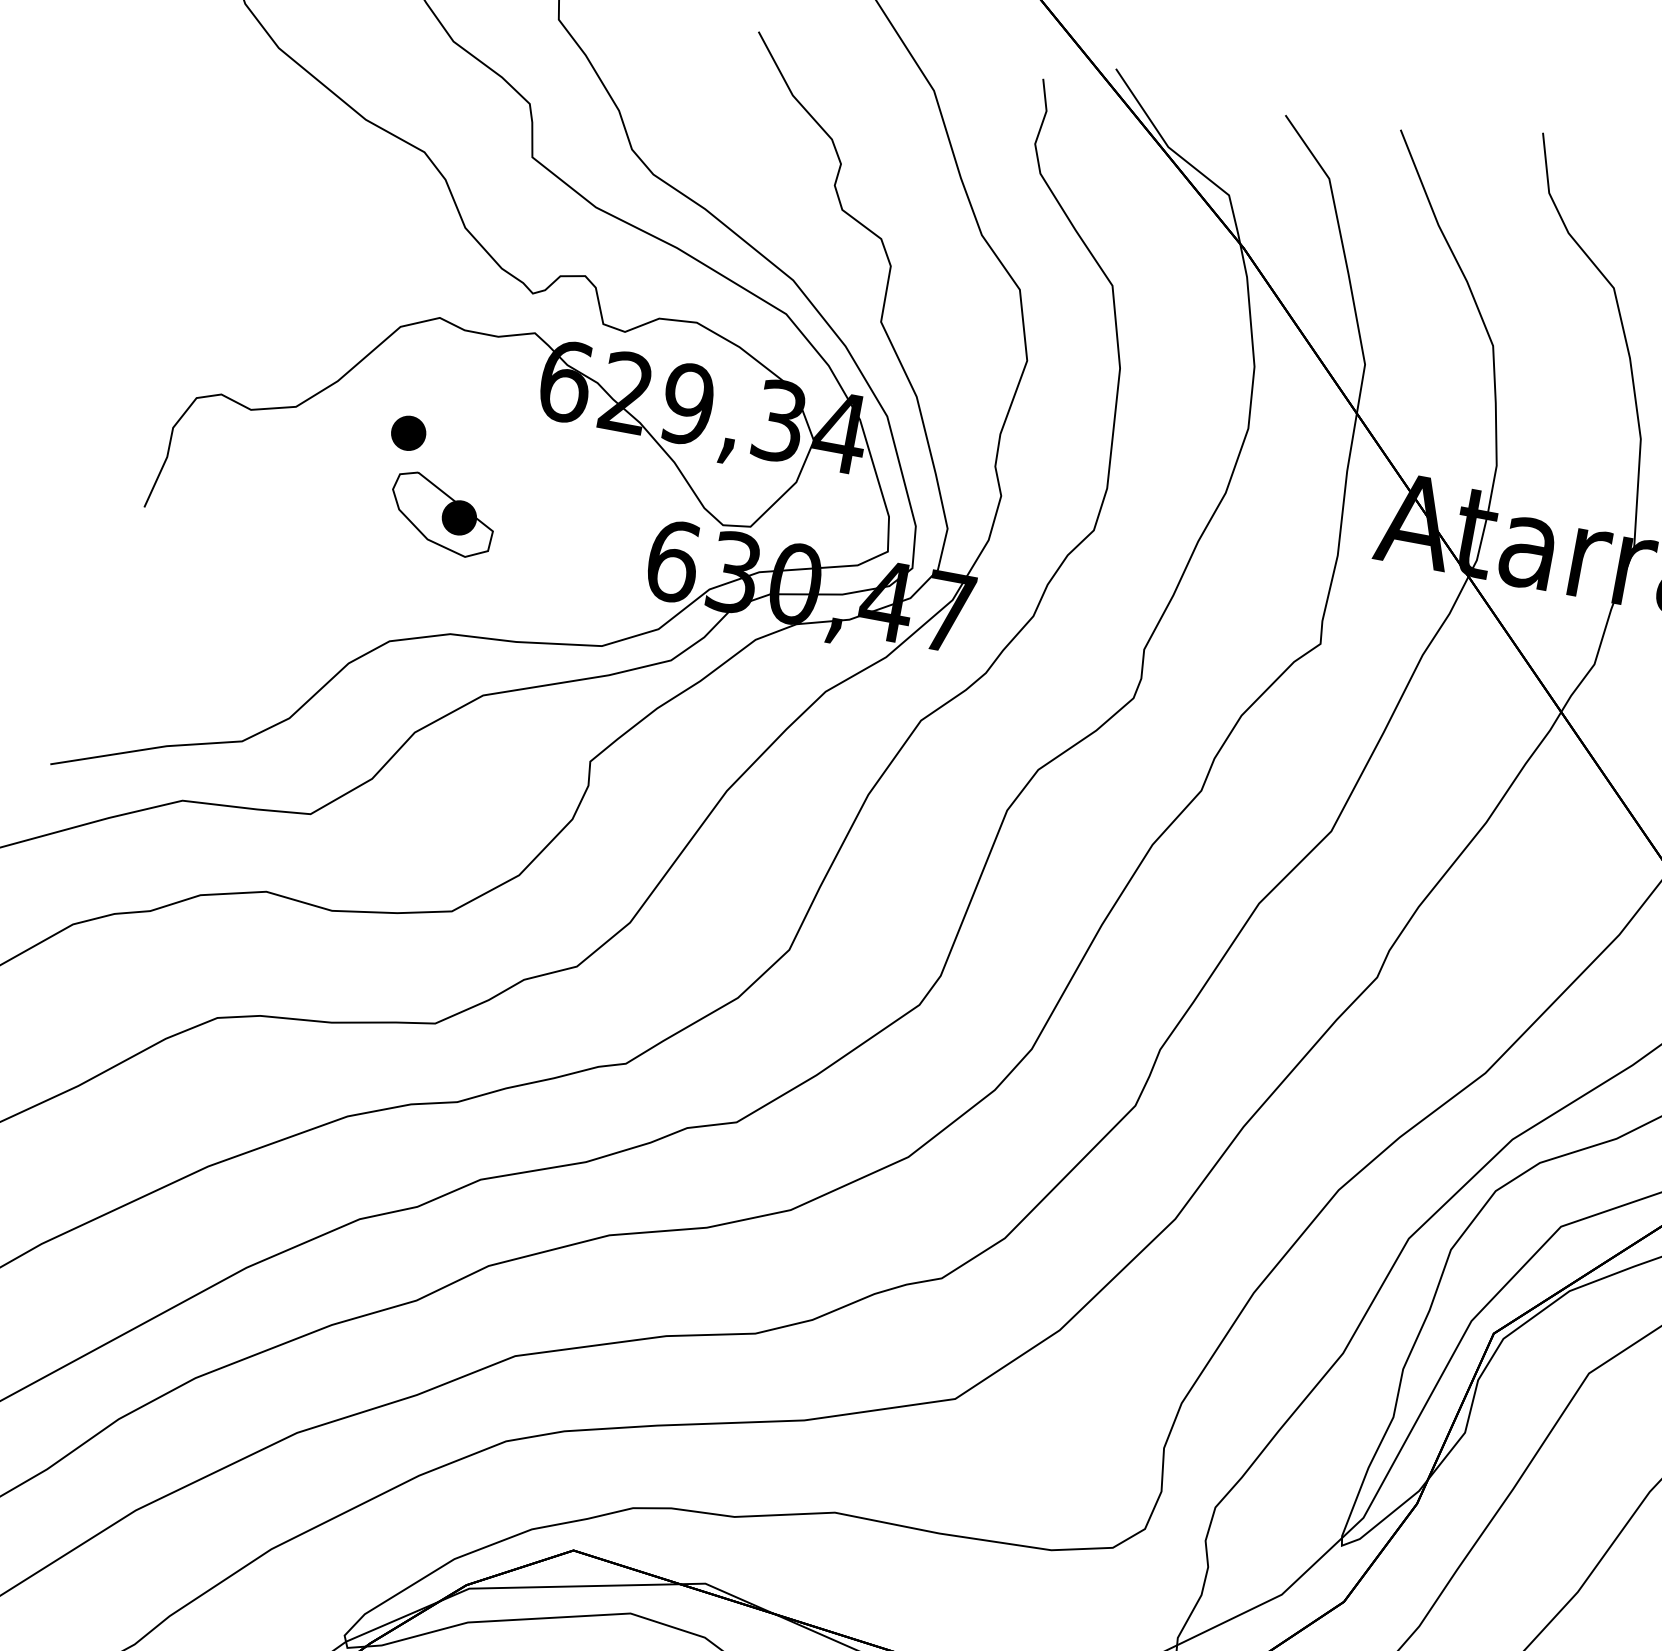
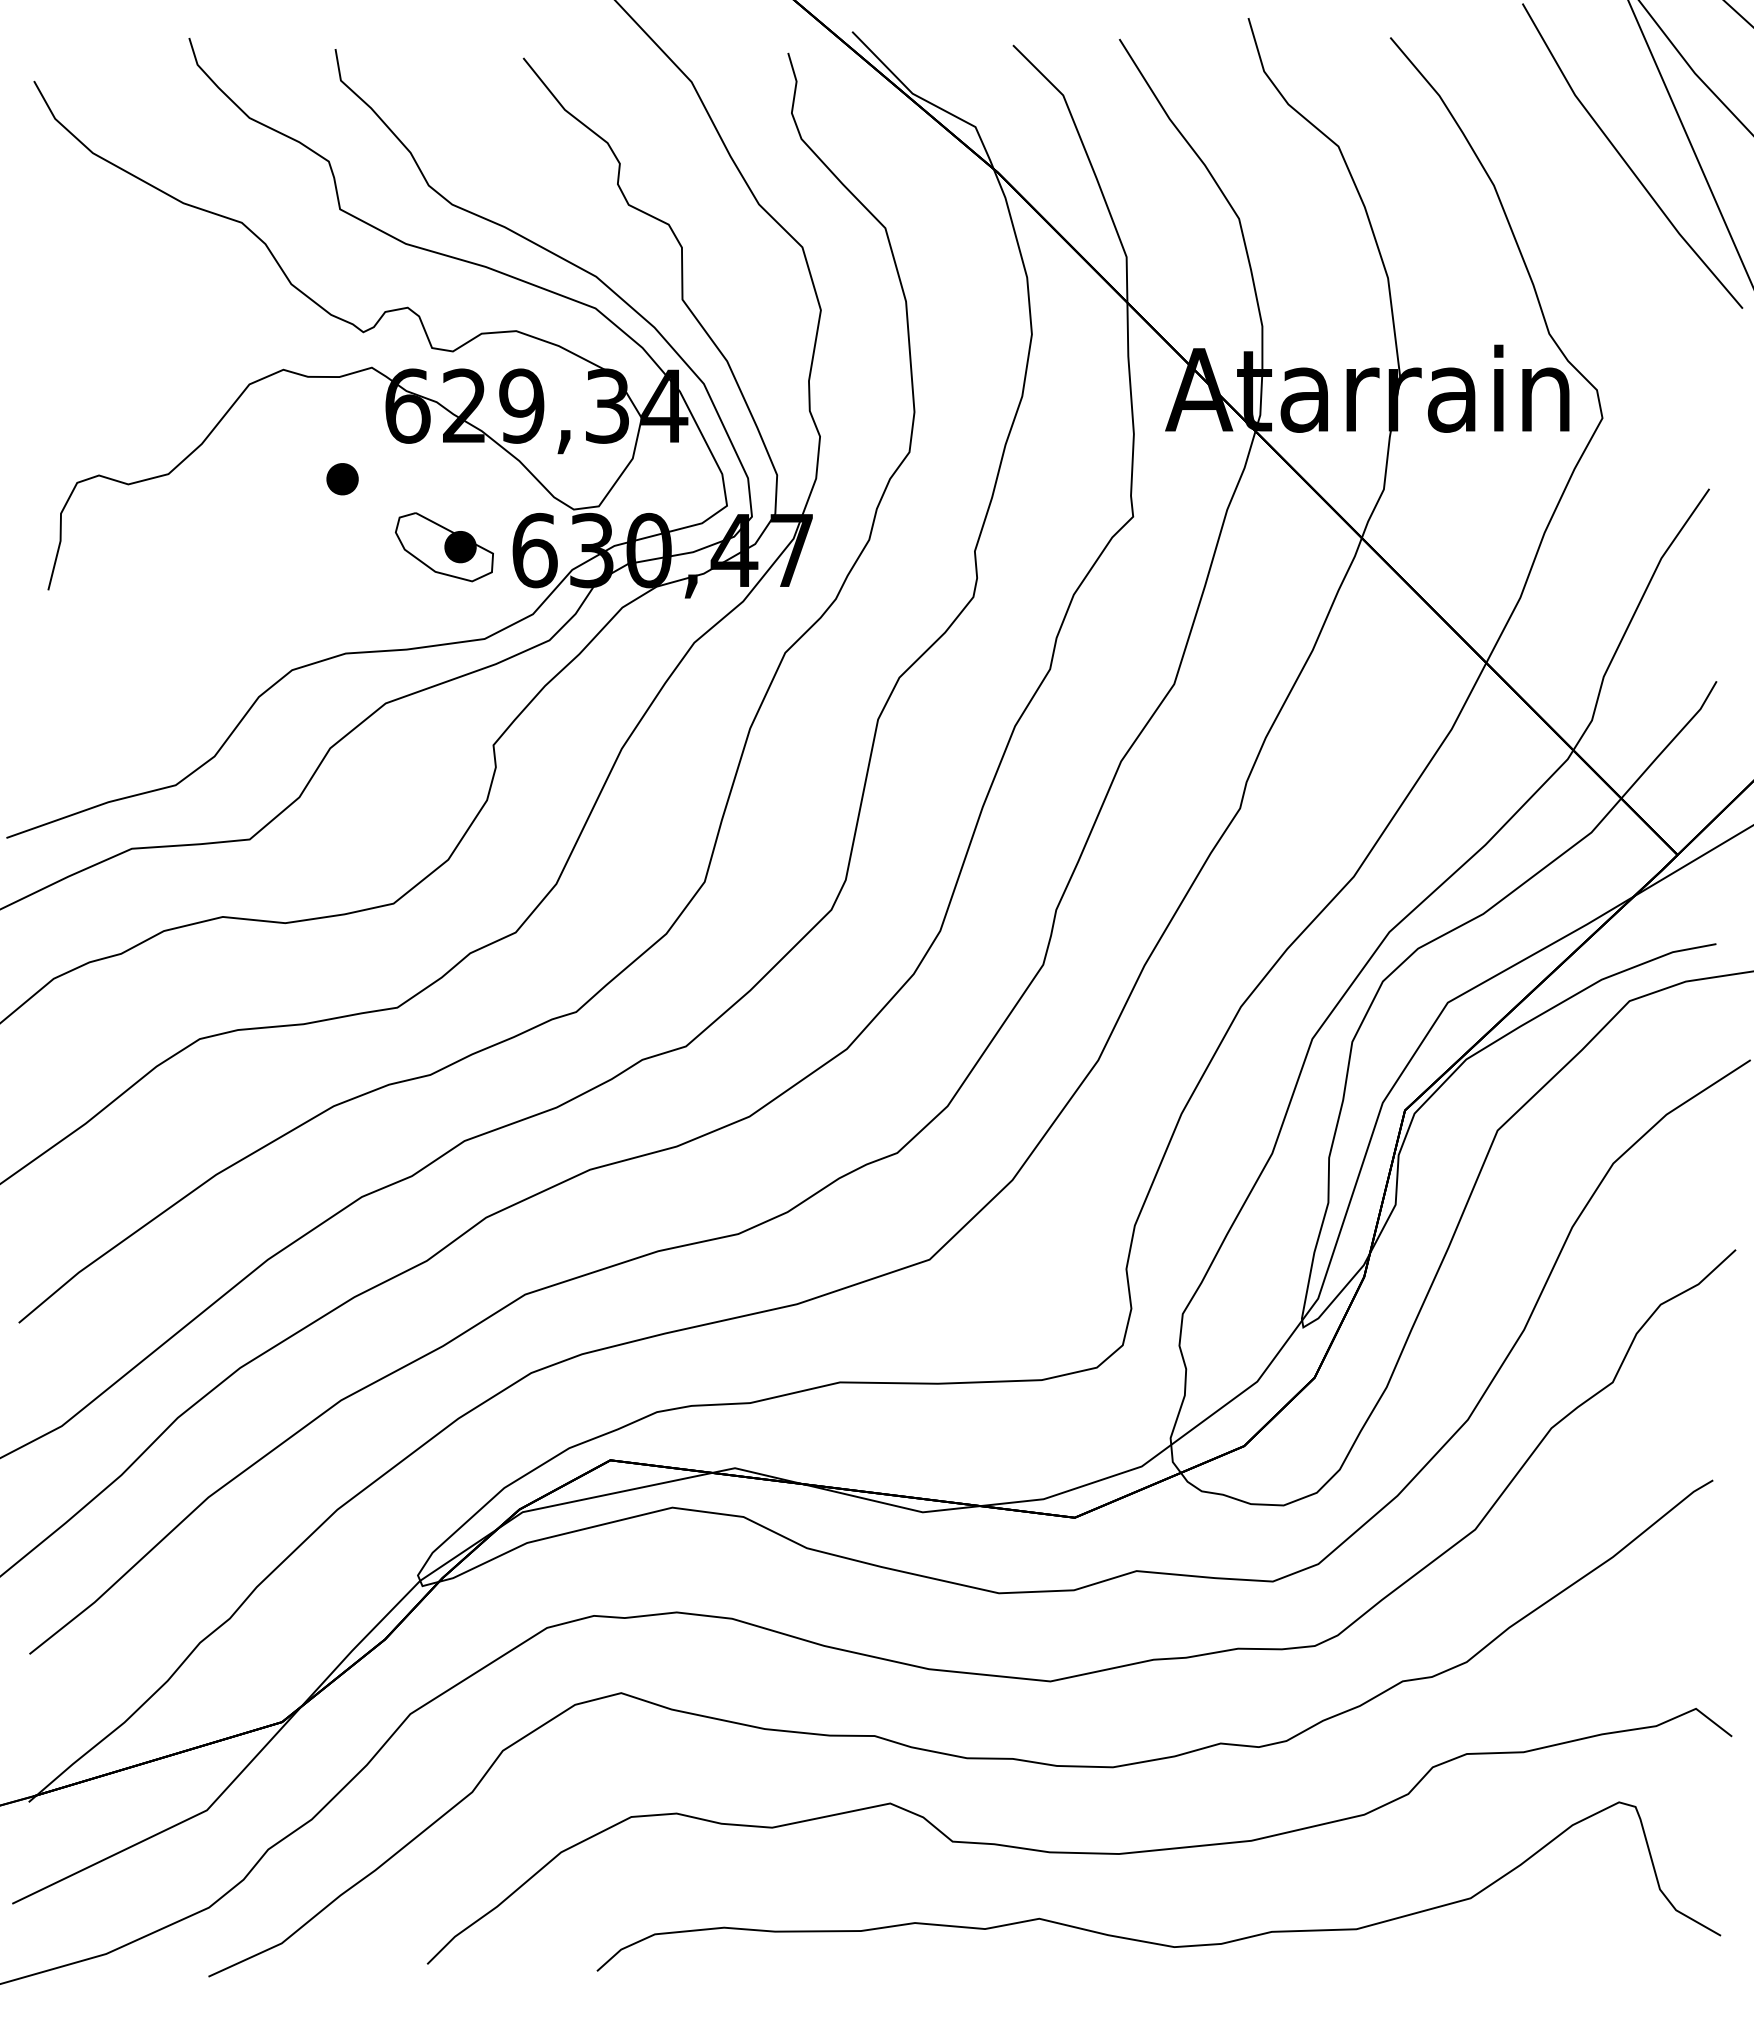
part: (408, 433) -> (342, 479), moved
part: (442, 515) -> (444, 547), moved

